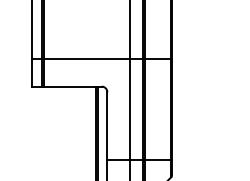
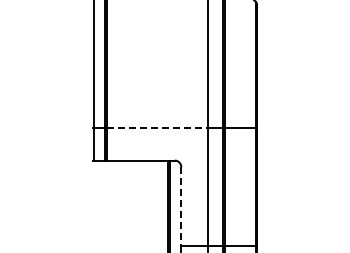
line: (86, 58) -> (157, 127), solid -> dashed
line: (107, 126) -> (181, 207), solid -> dashed

